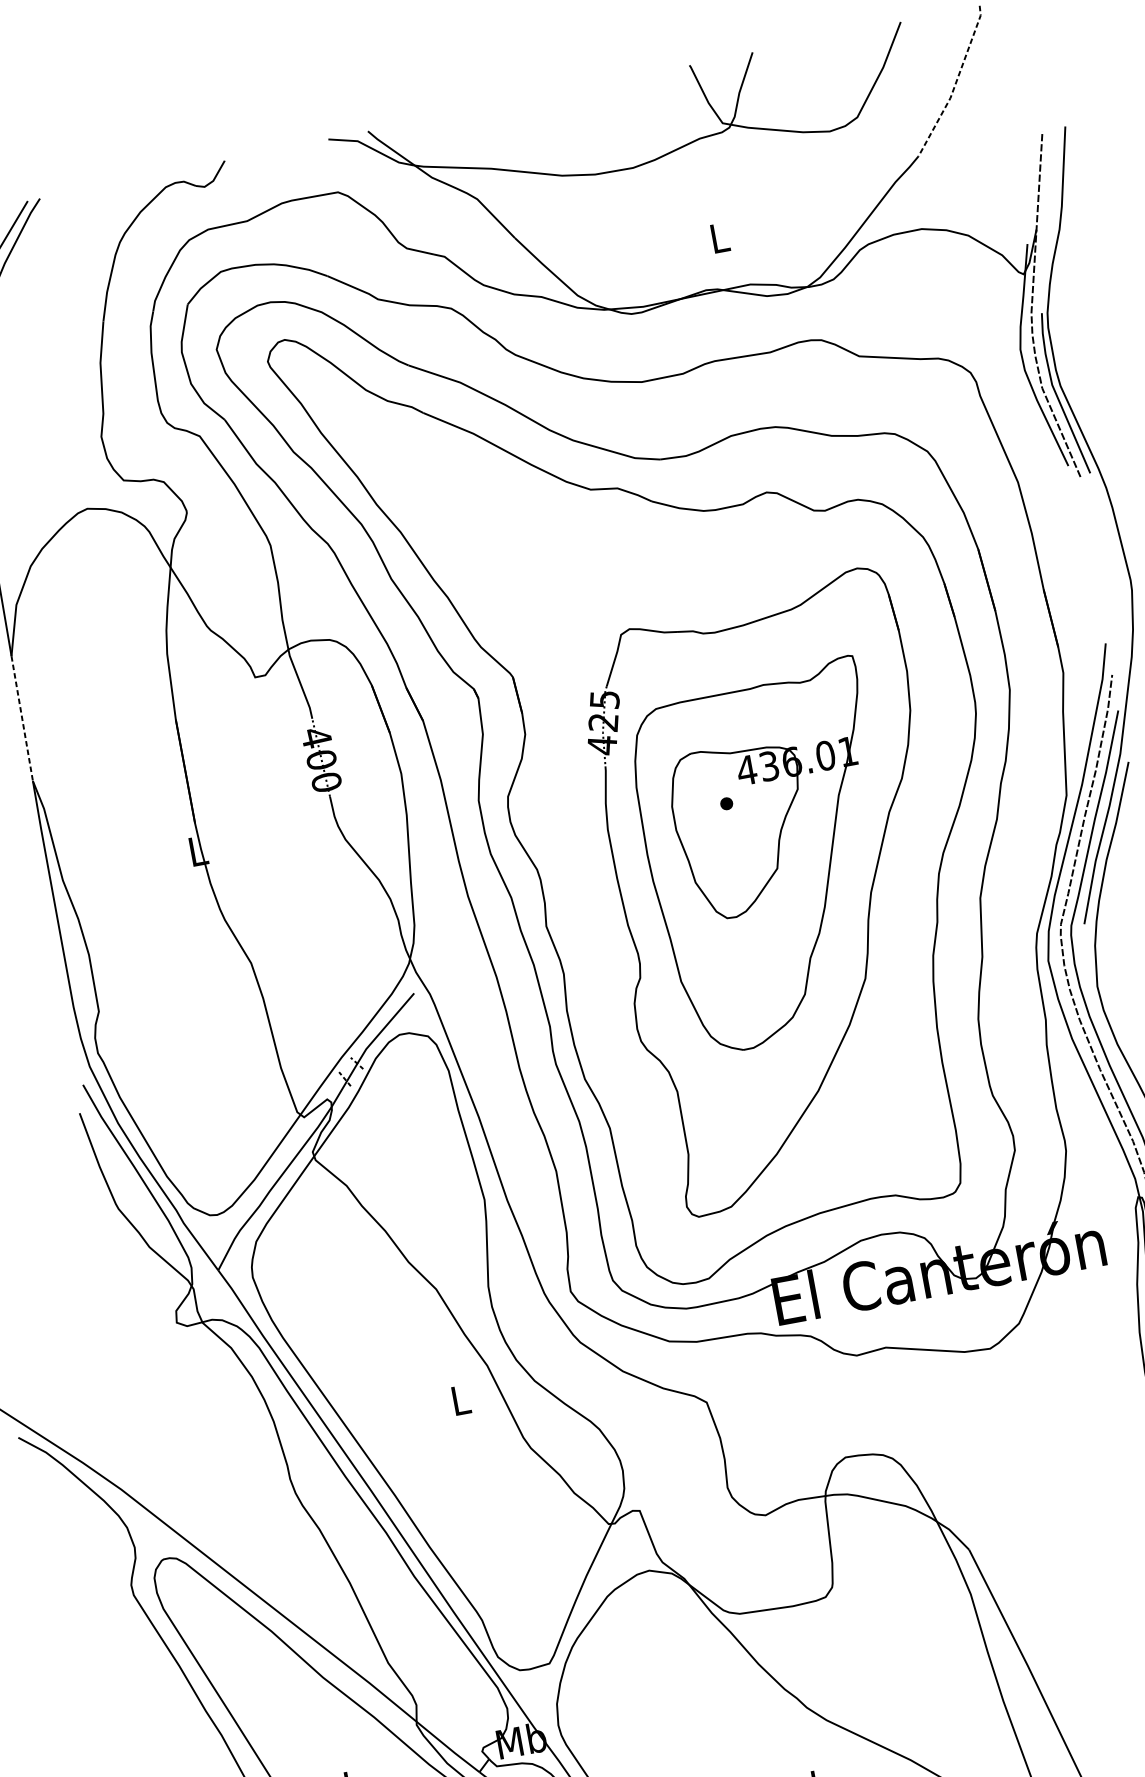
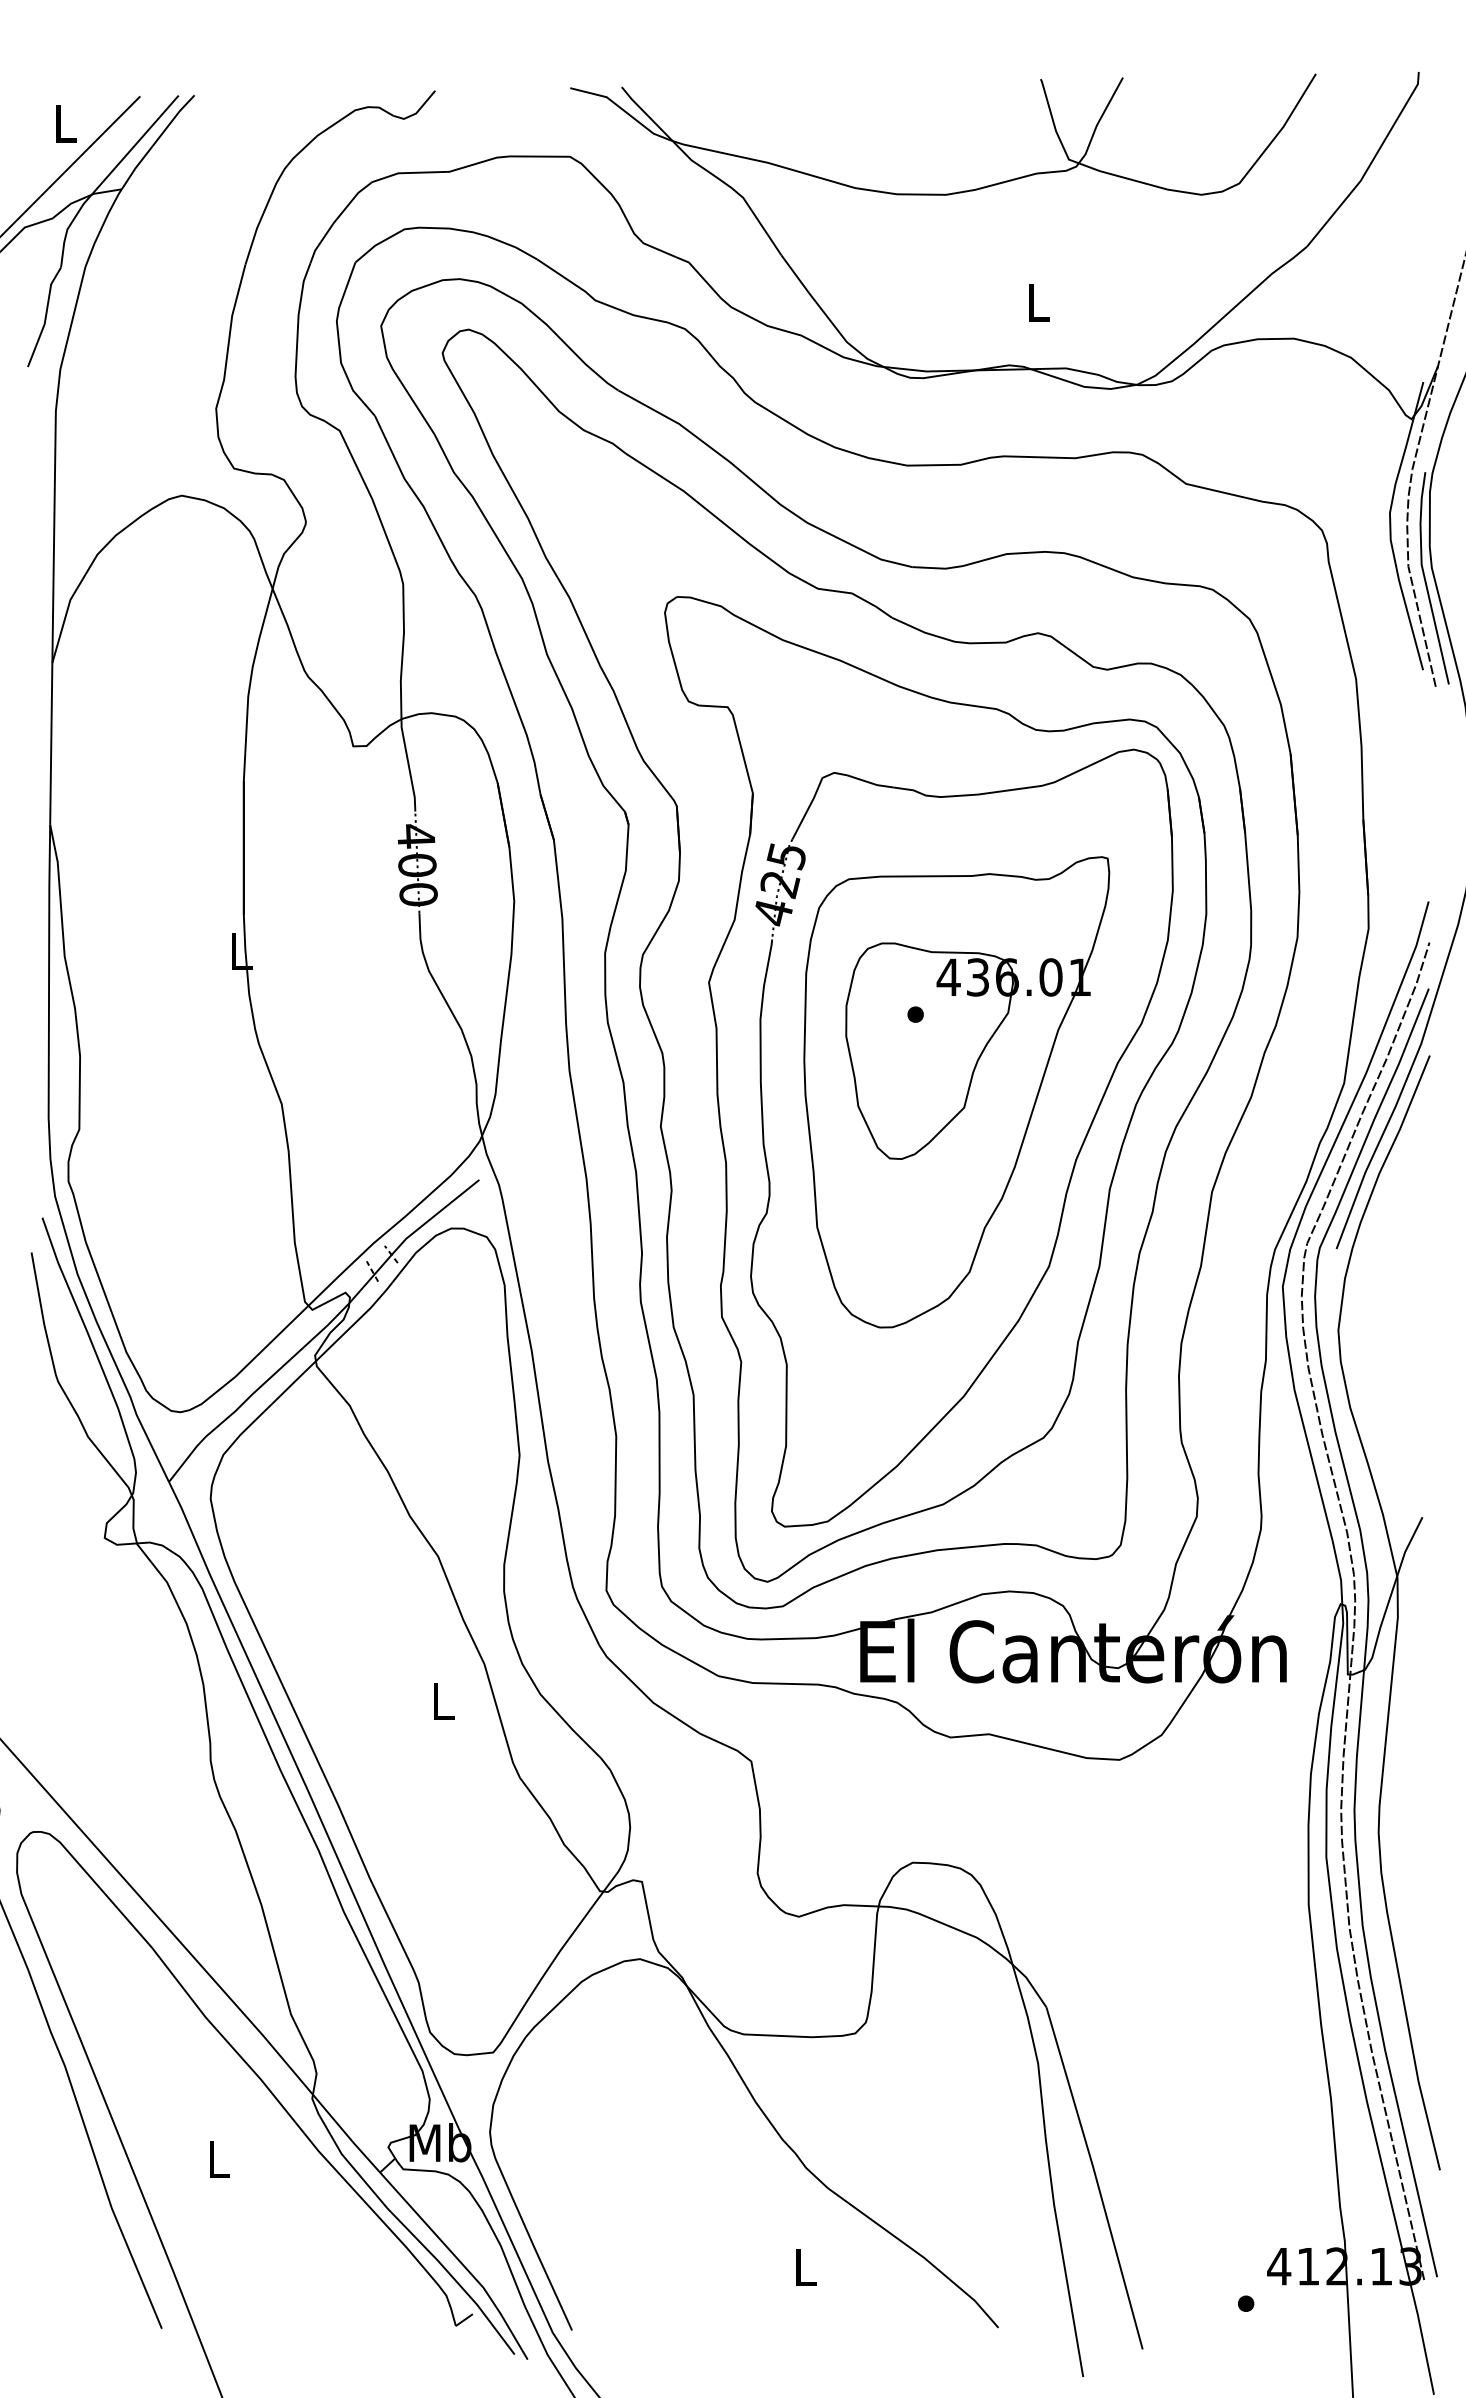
line: (955, 83) -> (1370, 163), dashed -> solid
line: (22, 718) -> (51, 743), dashed -> solid
part: (752, 858) -> (935, 1089), added

